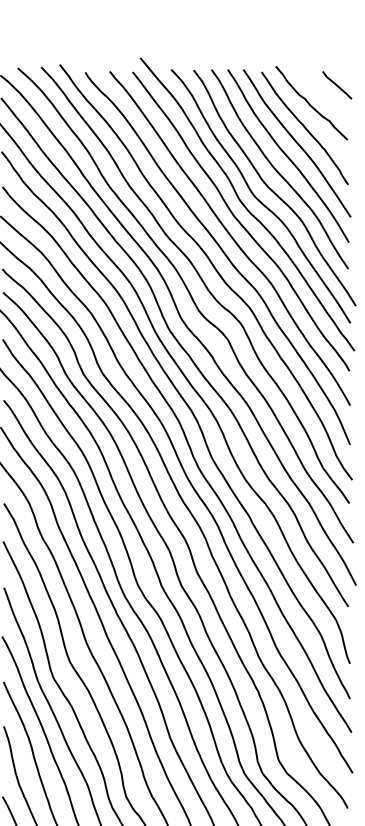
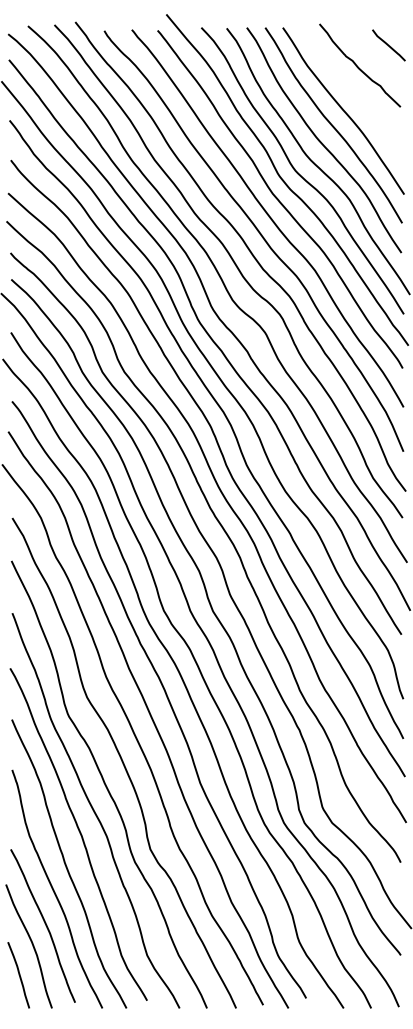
curve: (304, 127) -> (352, 93), removed

